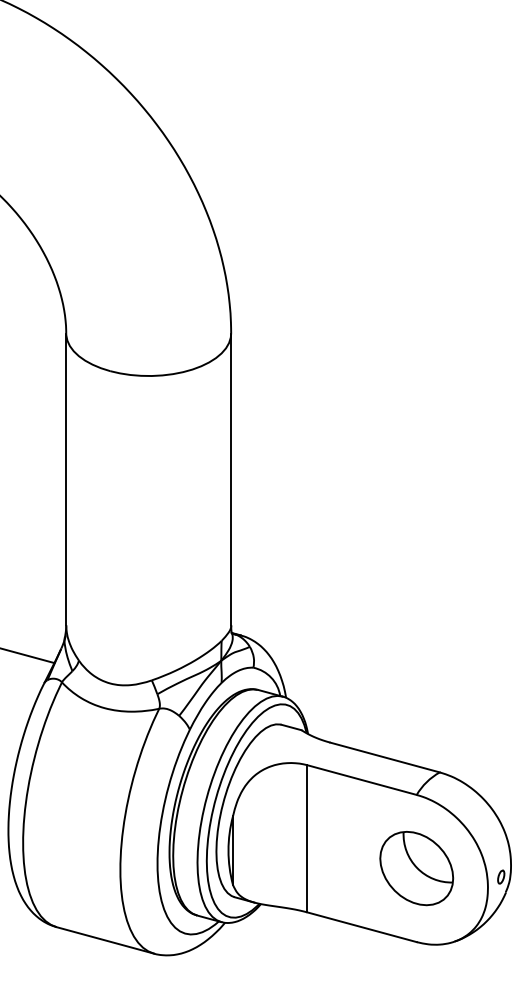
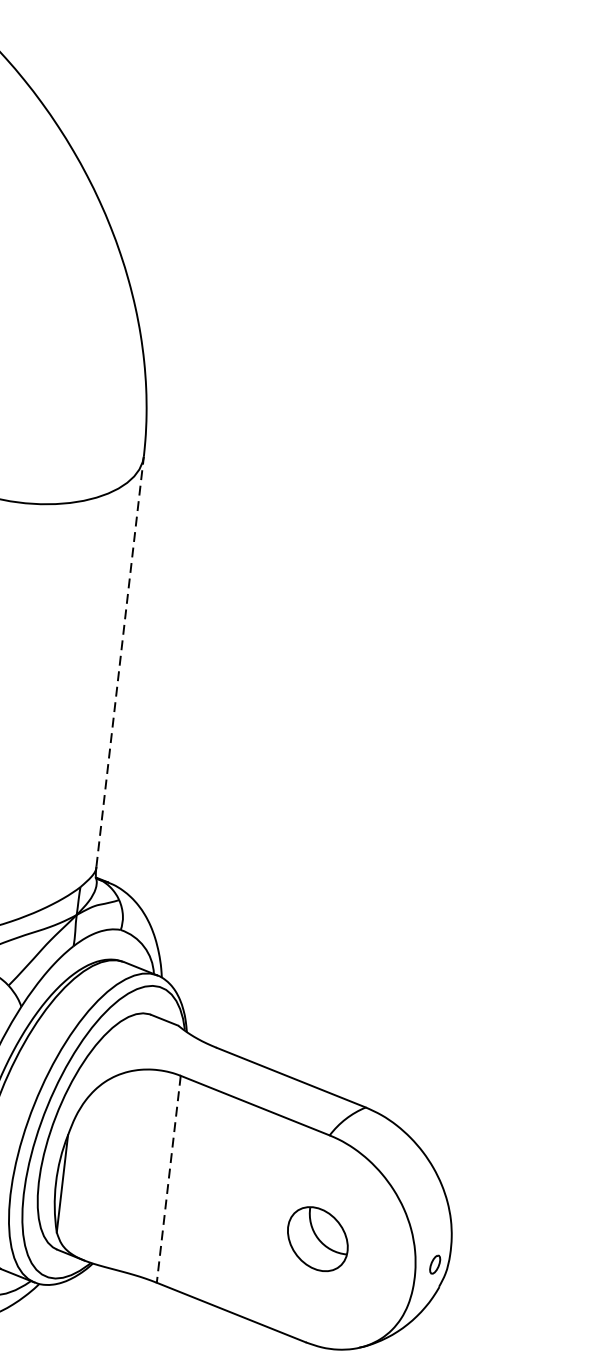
line: (231, 479) -> (120, 661), solid -> dashed
line: (307, 838) -> (169, 1178), solid -> dashed
part: (416, 868) -> (317, 1238), size x0.6

